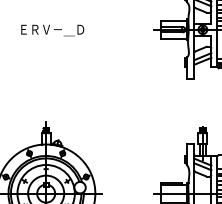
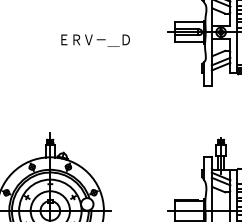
text: (52, 30) -> (95, 40), moved

